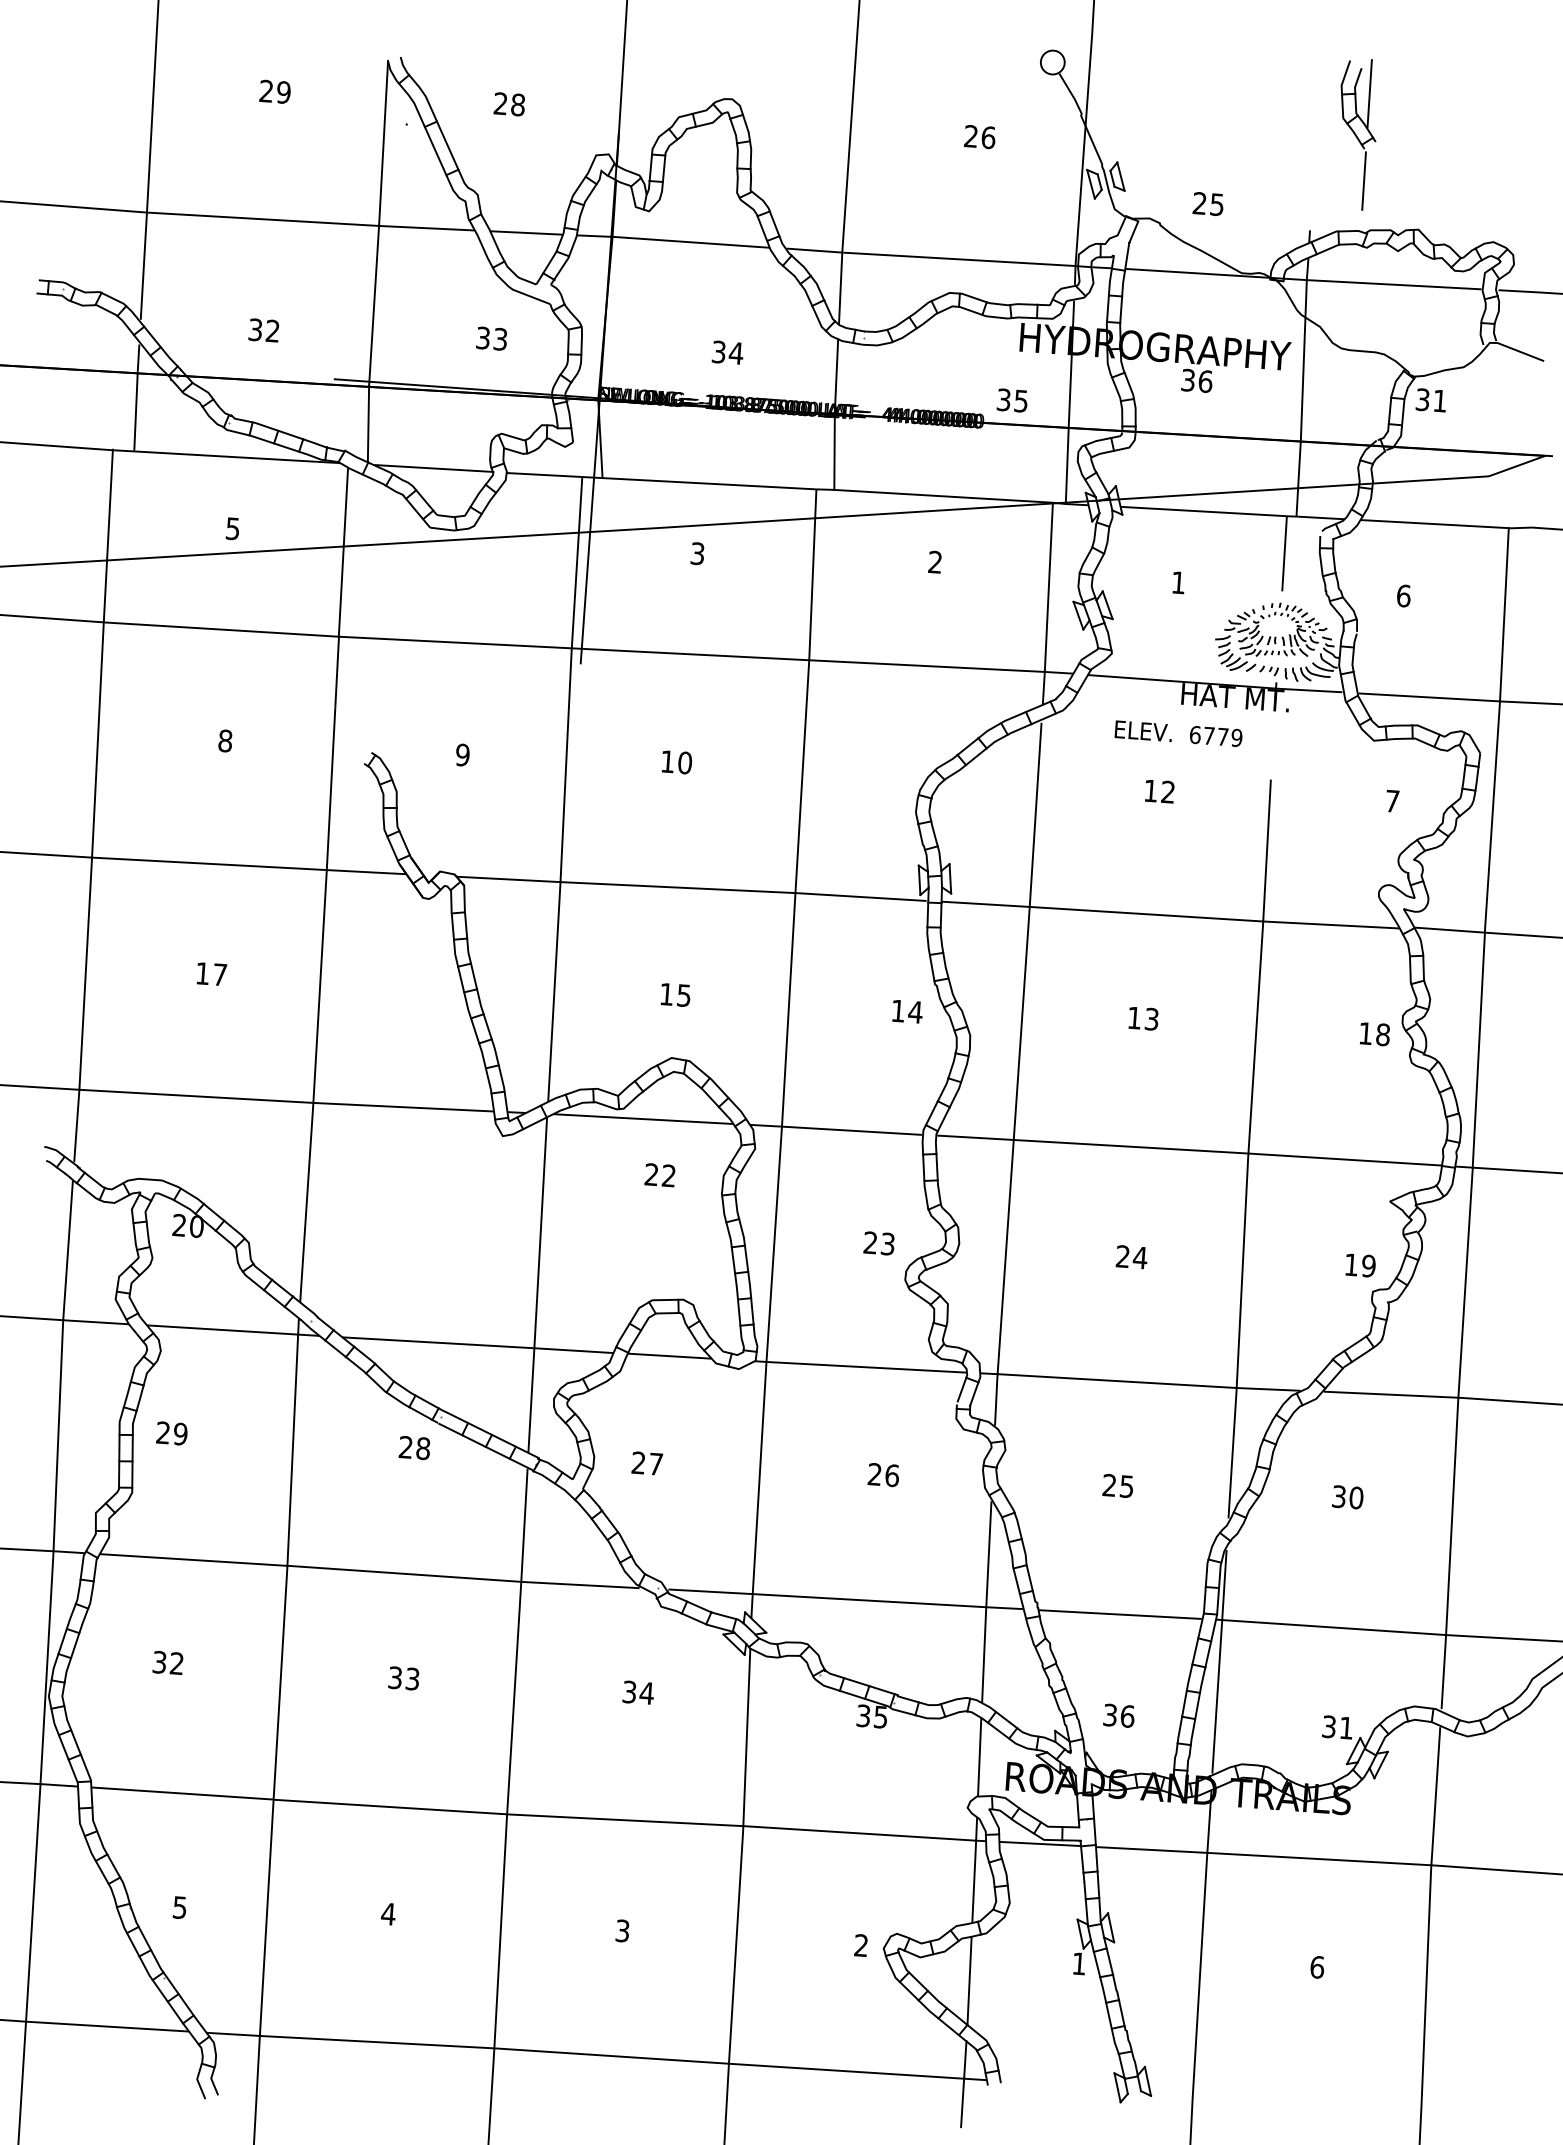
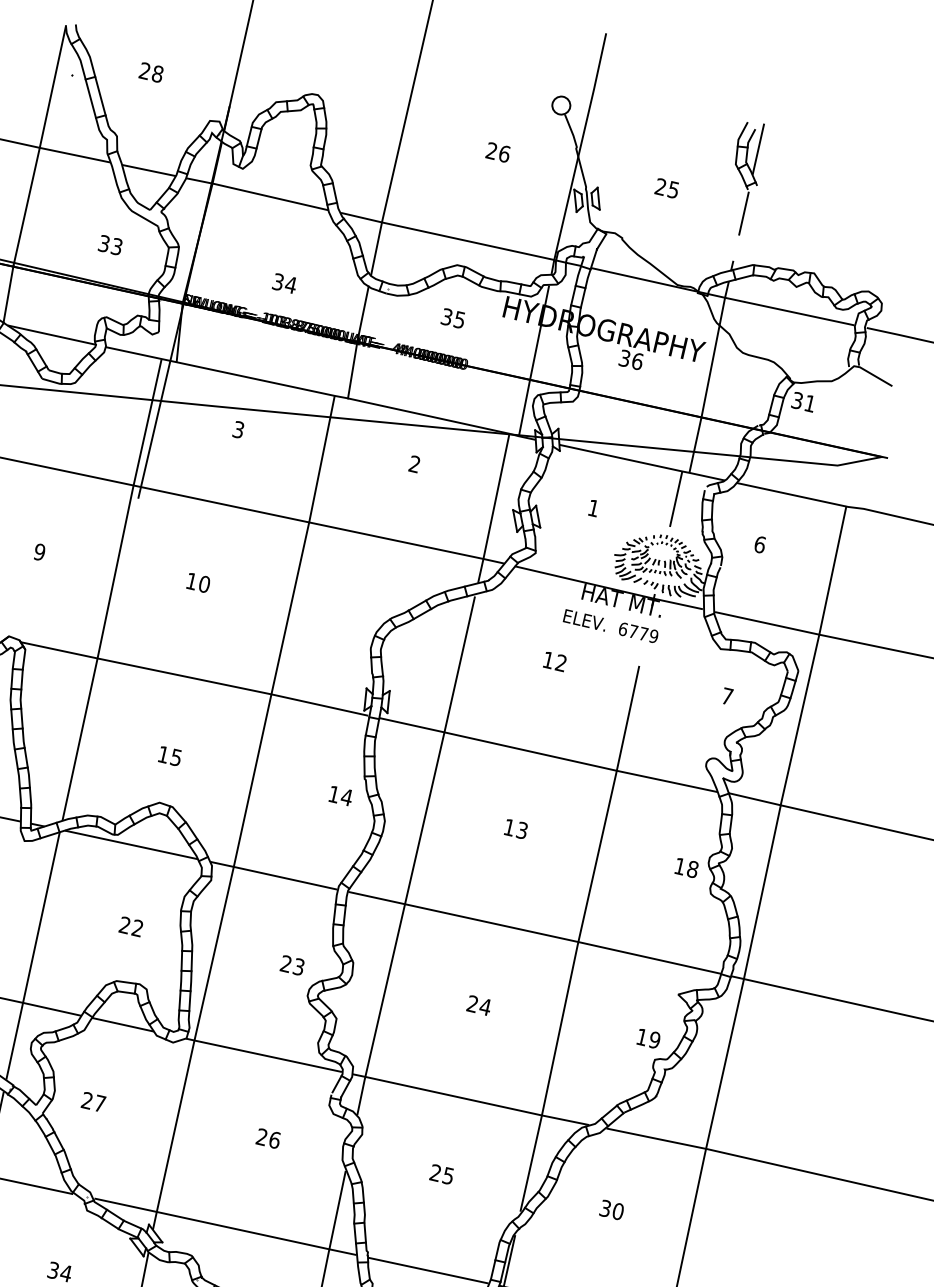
part: (1358, 134) -> (745, 178), moved
text: (1207, 203) -> (666, 187), moved
text: (1011, 400) -> (452, 318), moved
text: (1178, 733) -> (610, 626), moved
text: (659, 1175) -> (130, 926), moved

